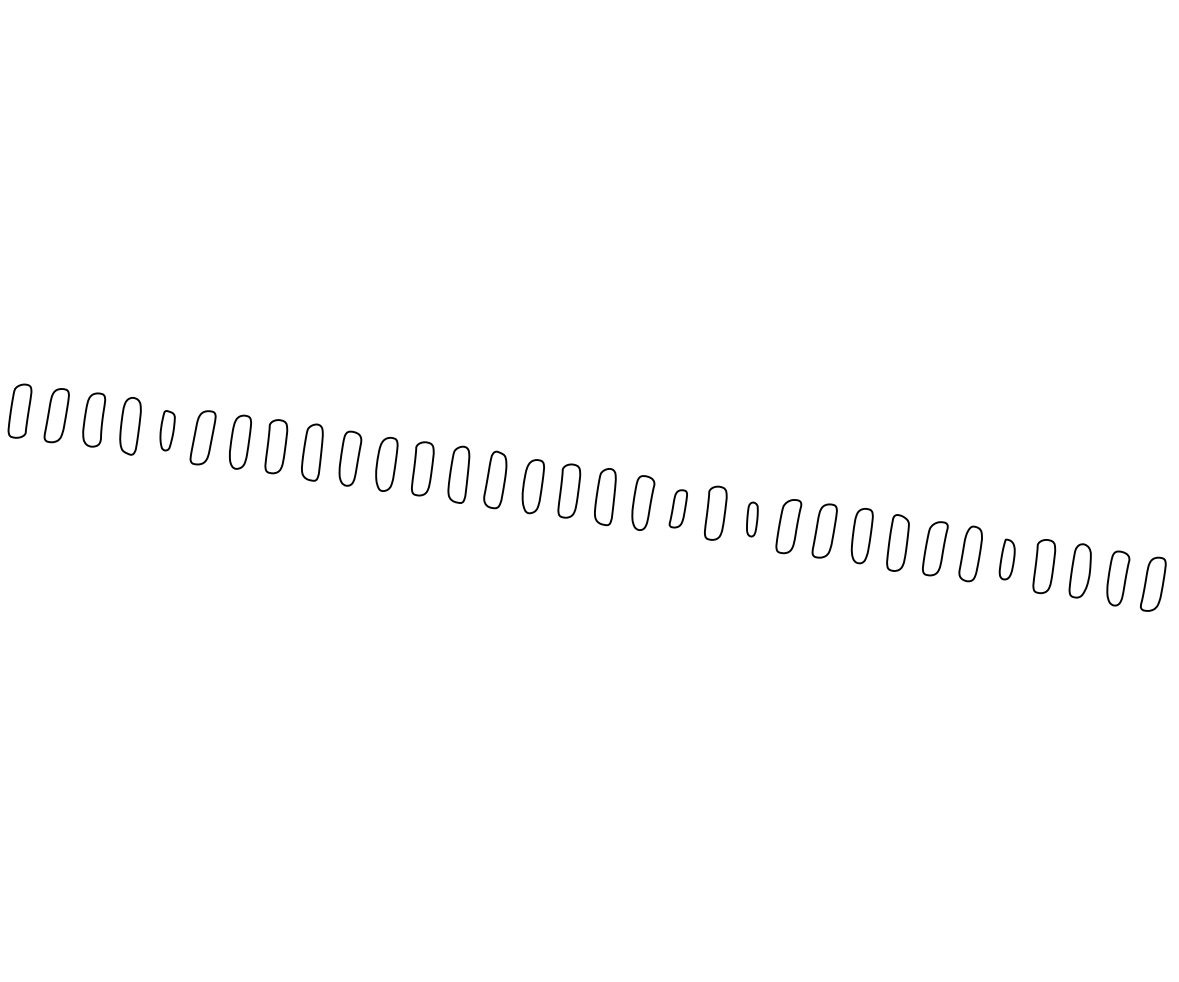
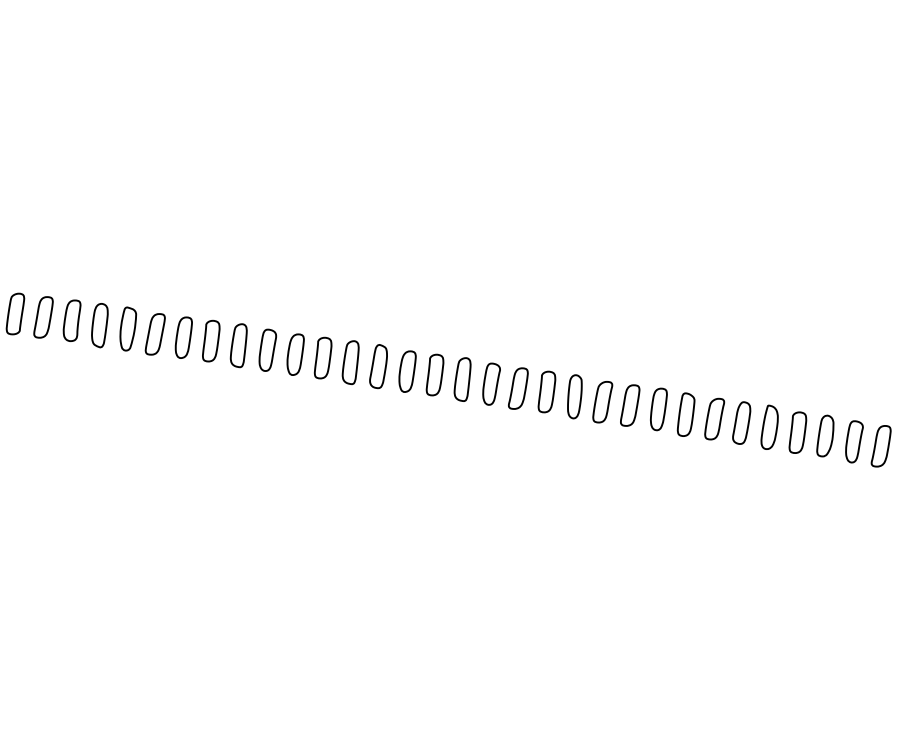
part: (167, 430) -> (128, 328), size x1.43
part: (678, 508) -> (518, 388), size x1.43
part: (752, 519) -> (575, 396), size x1.67
part: (1006, 559) -> (769, 427), size x1.43

